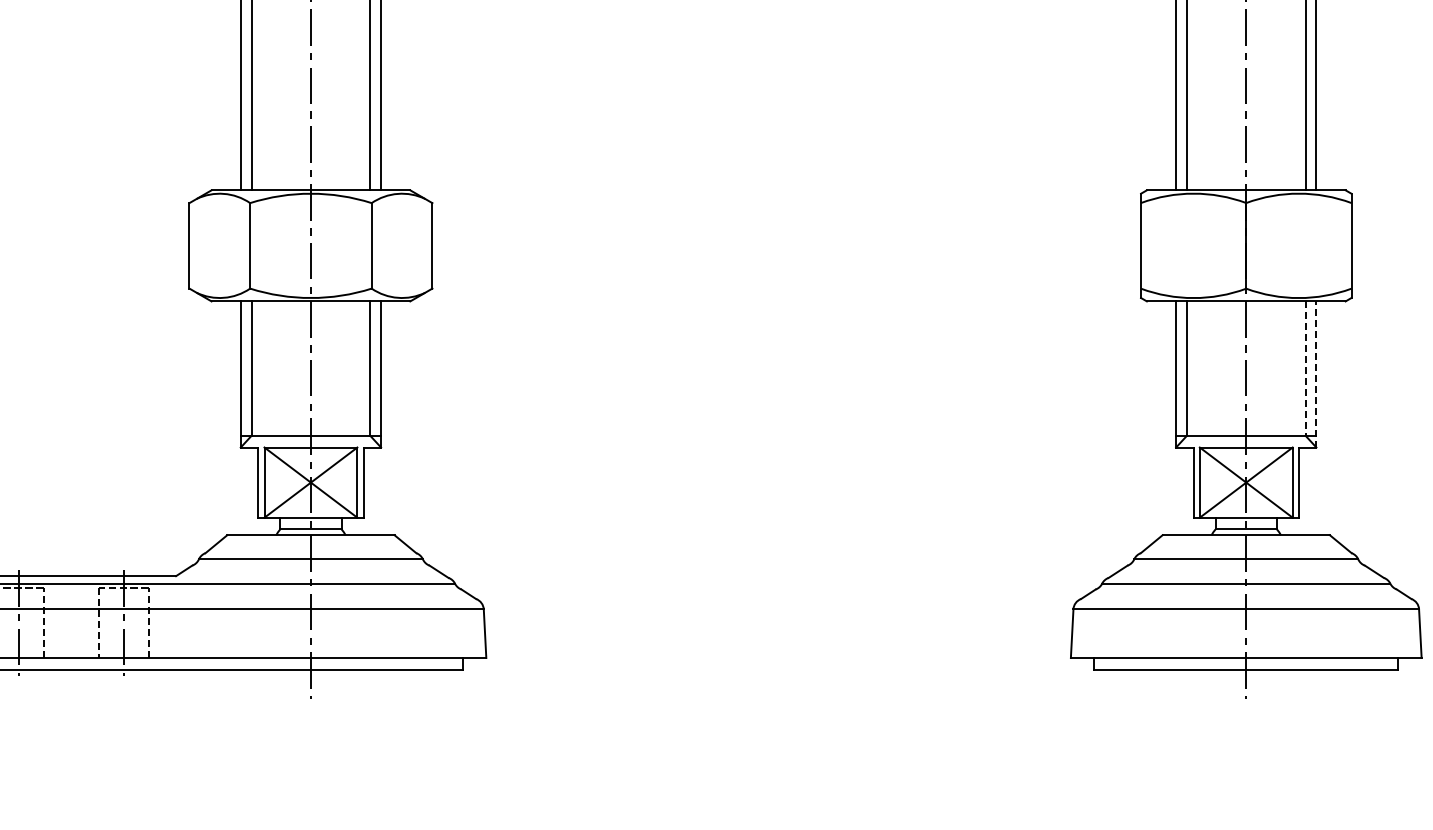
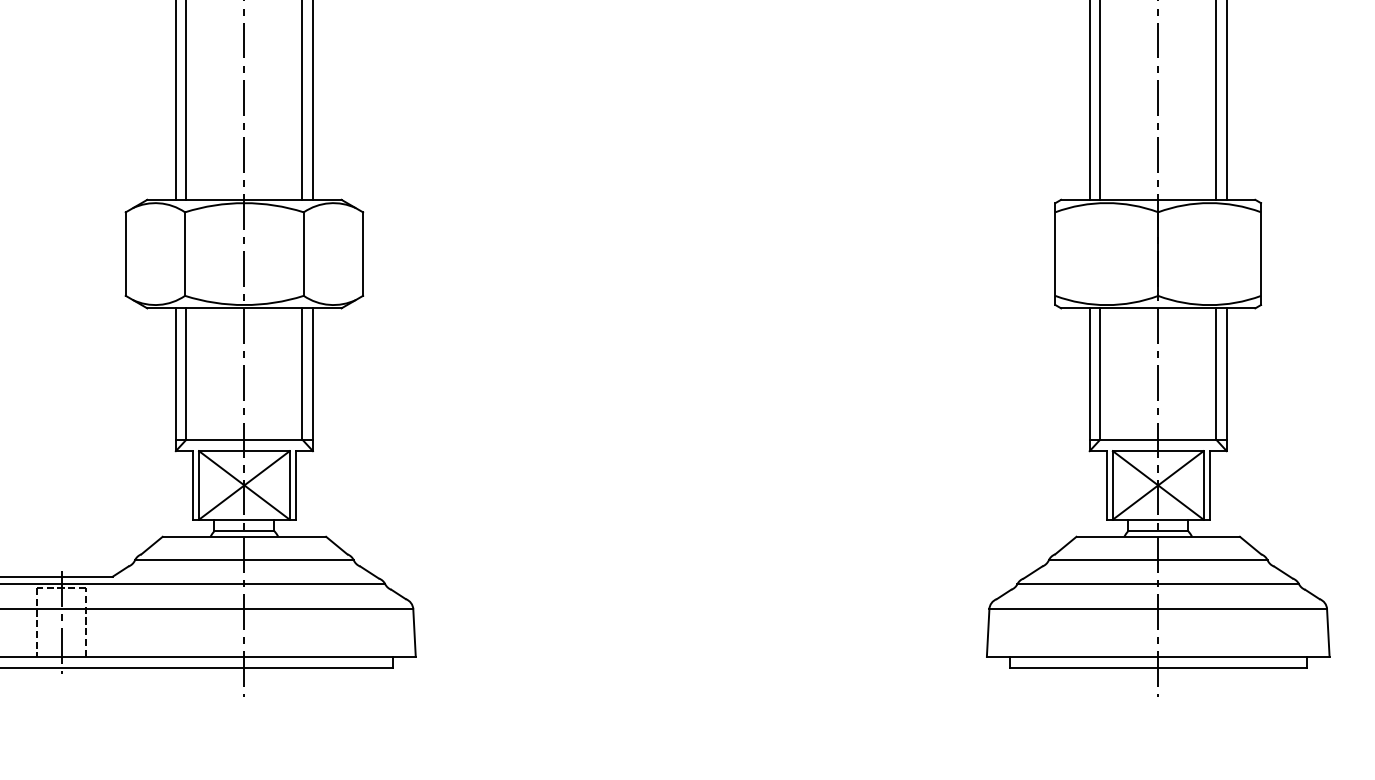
line: (1305, 369) -> (1216, 374), dashed -> solid
line: (1316, 373) -> (1226, 378), dashed -> solid

